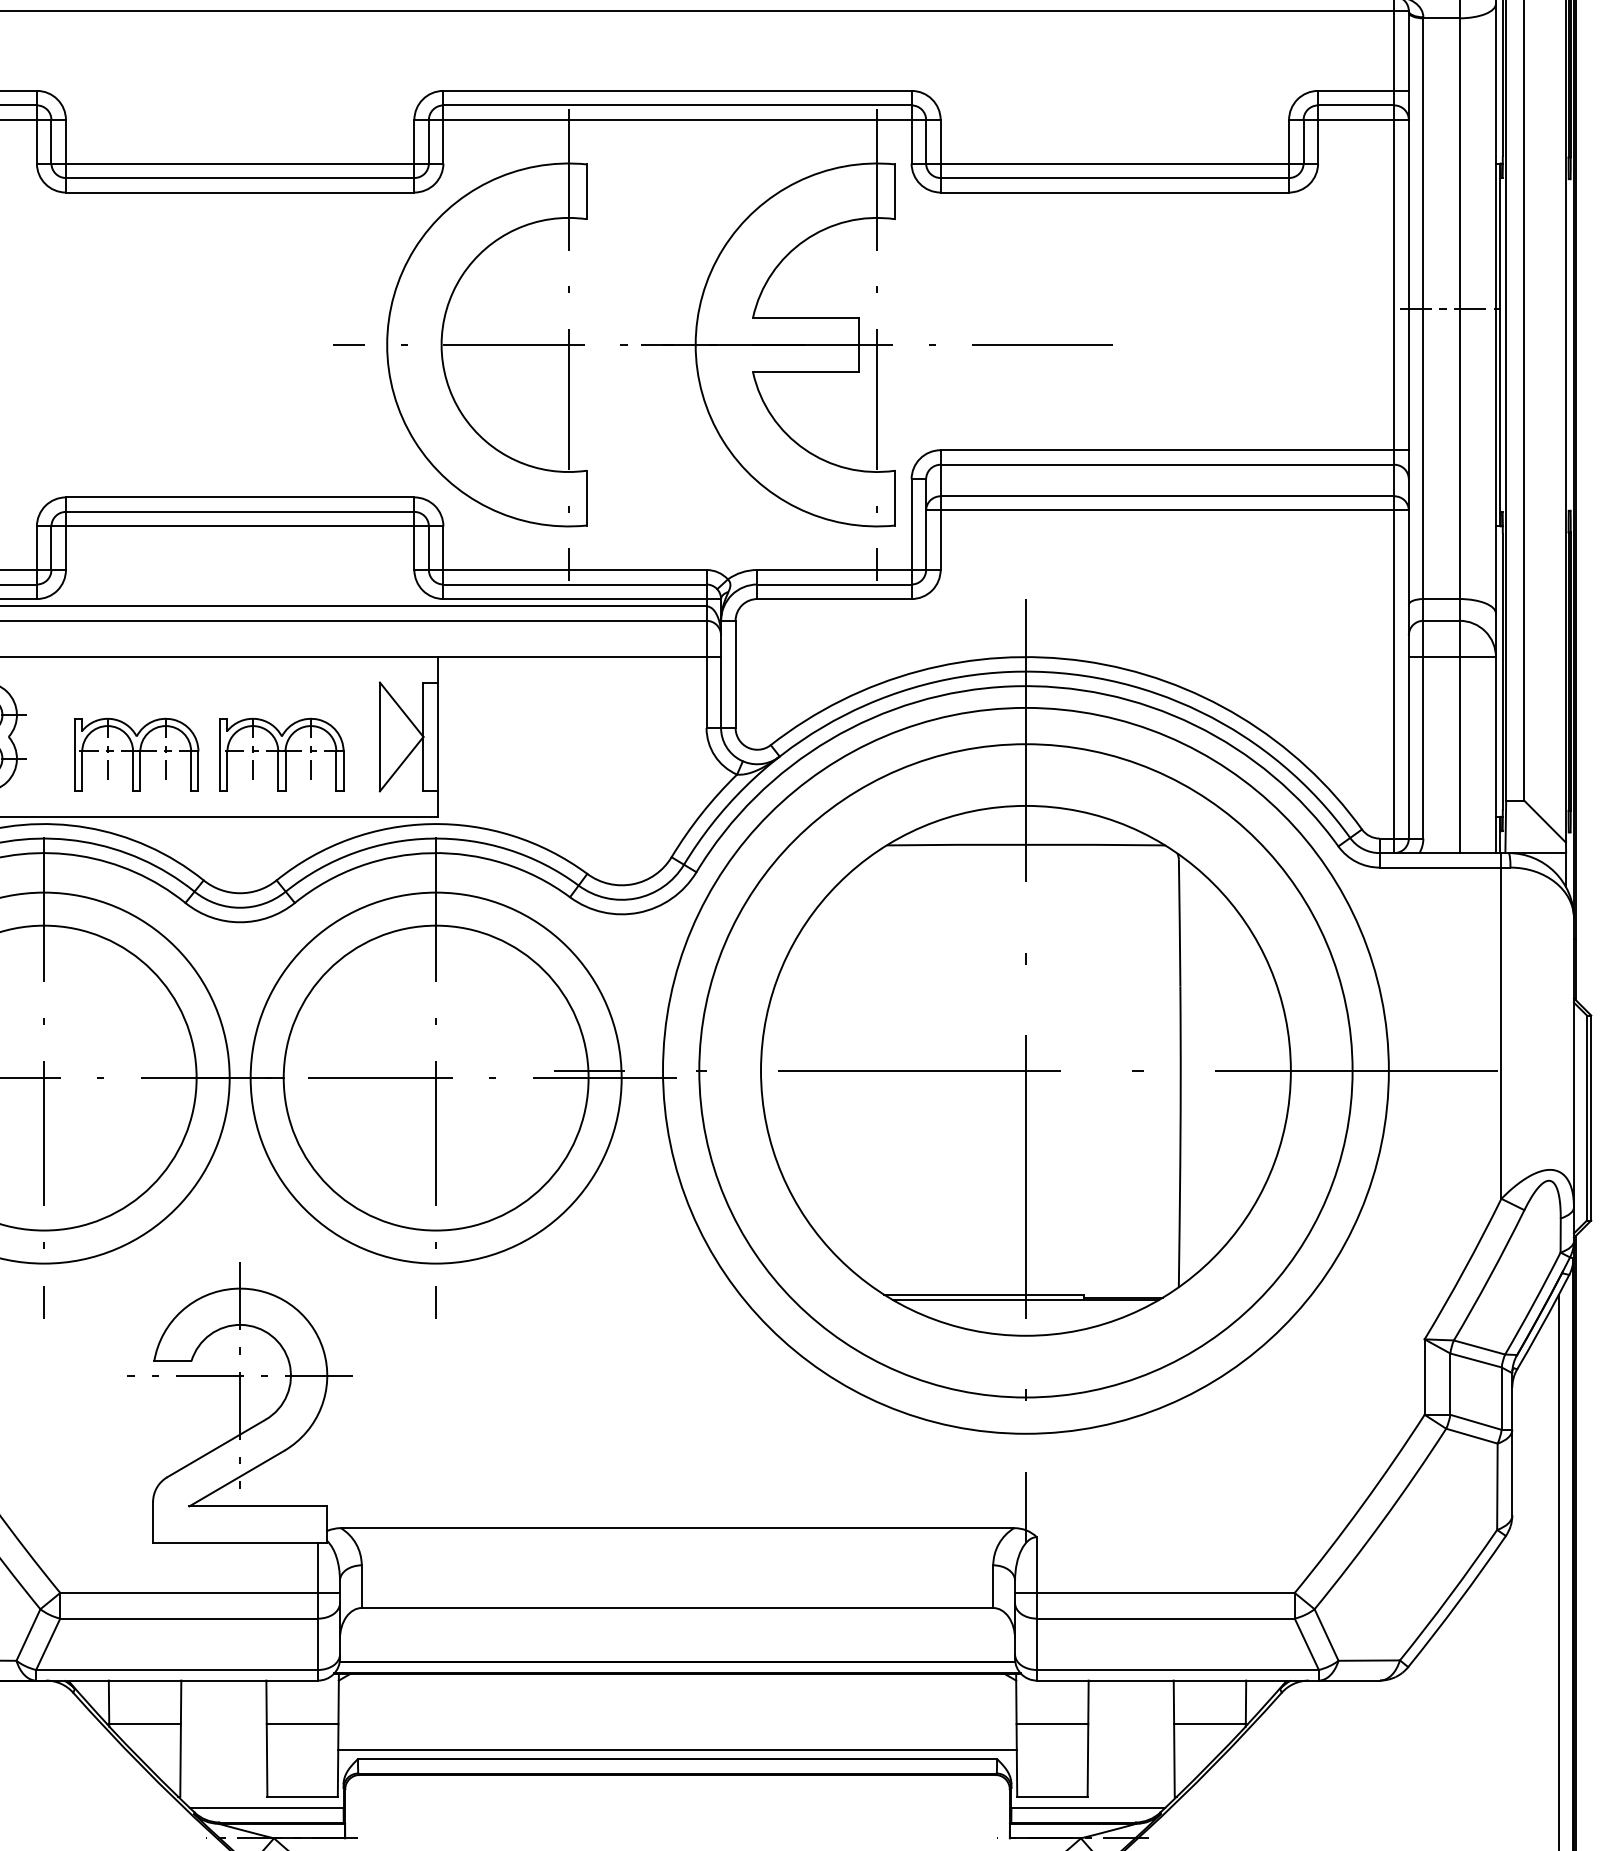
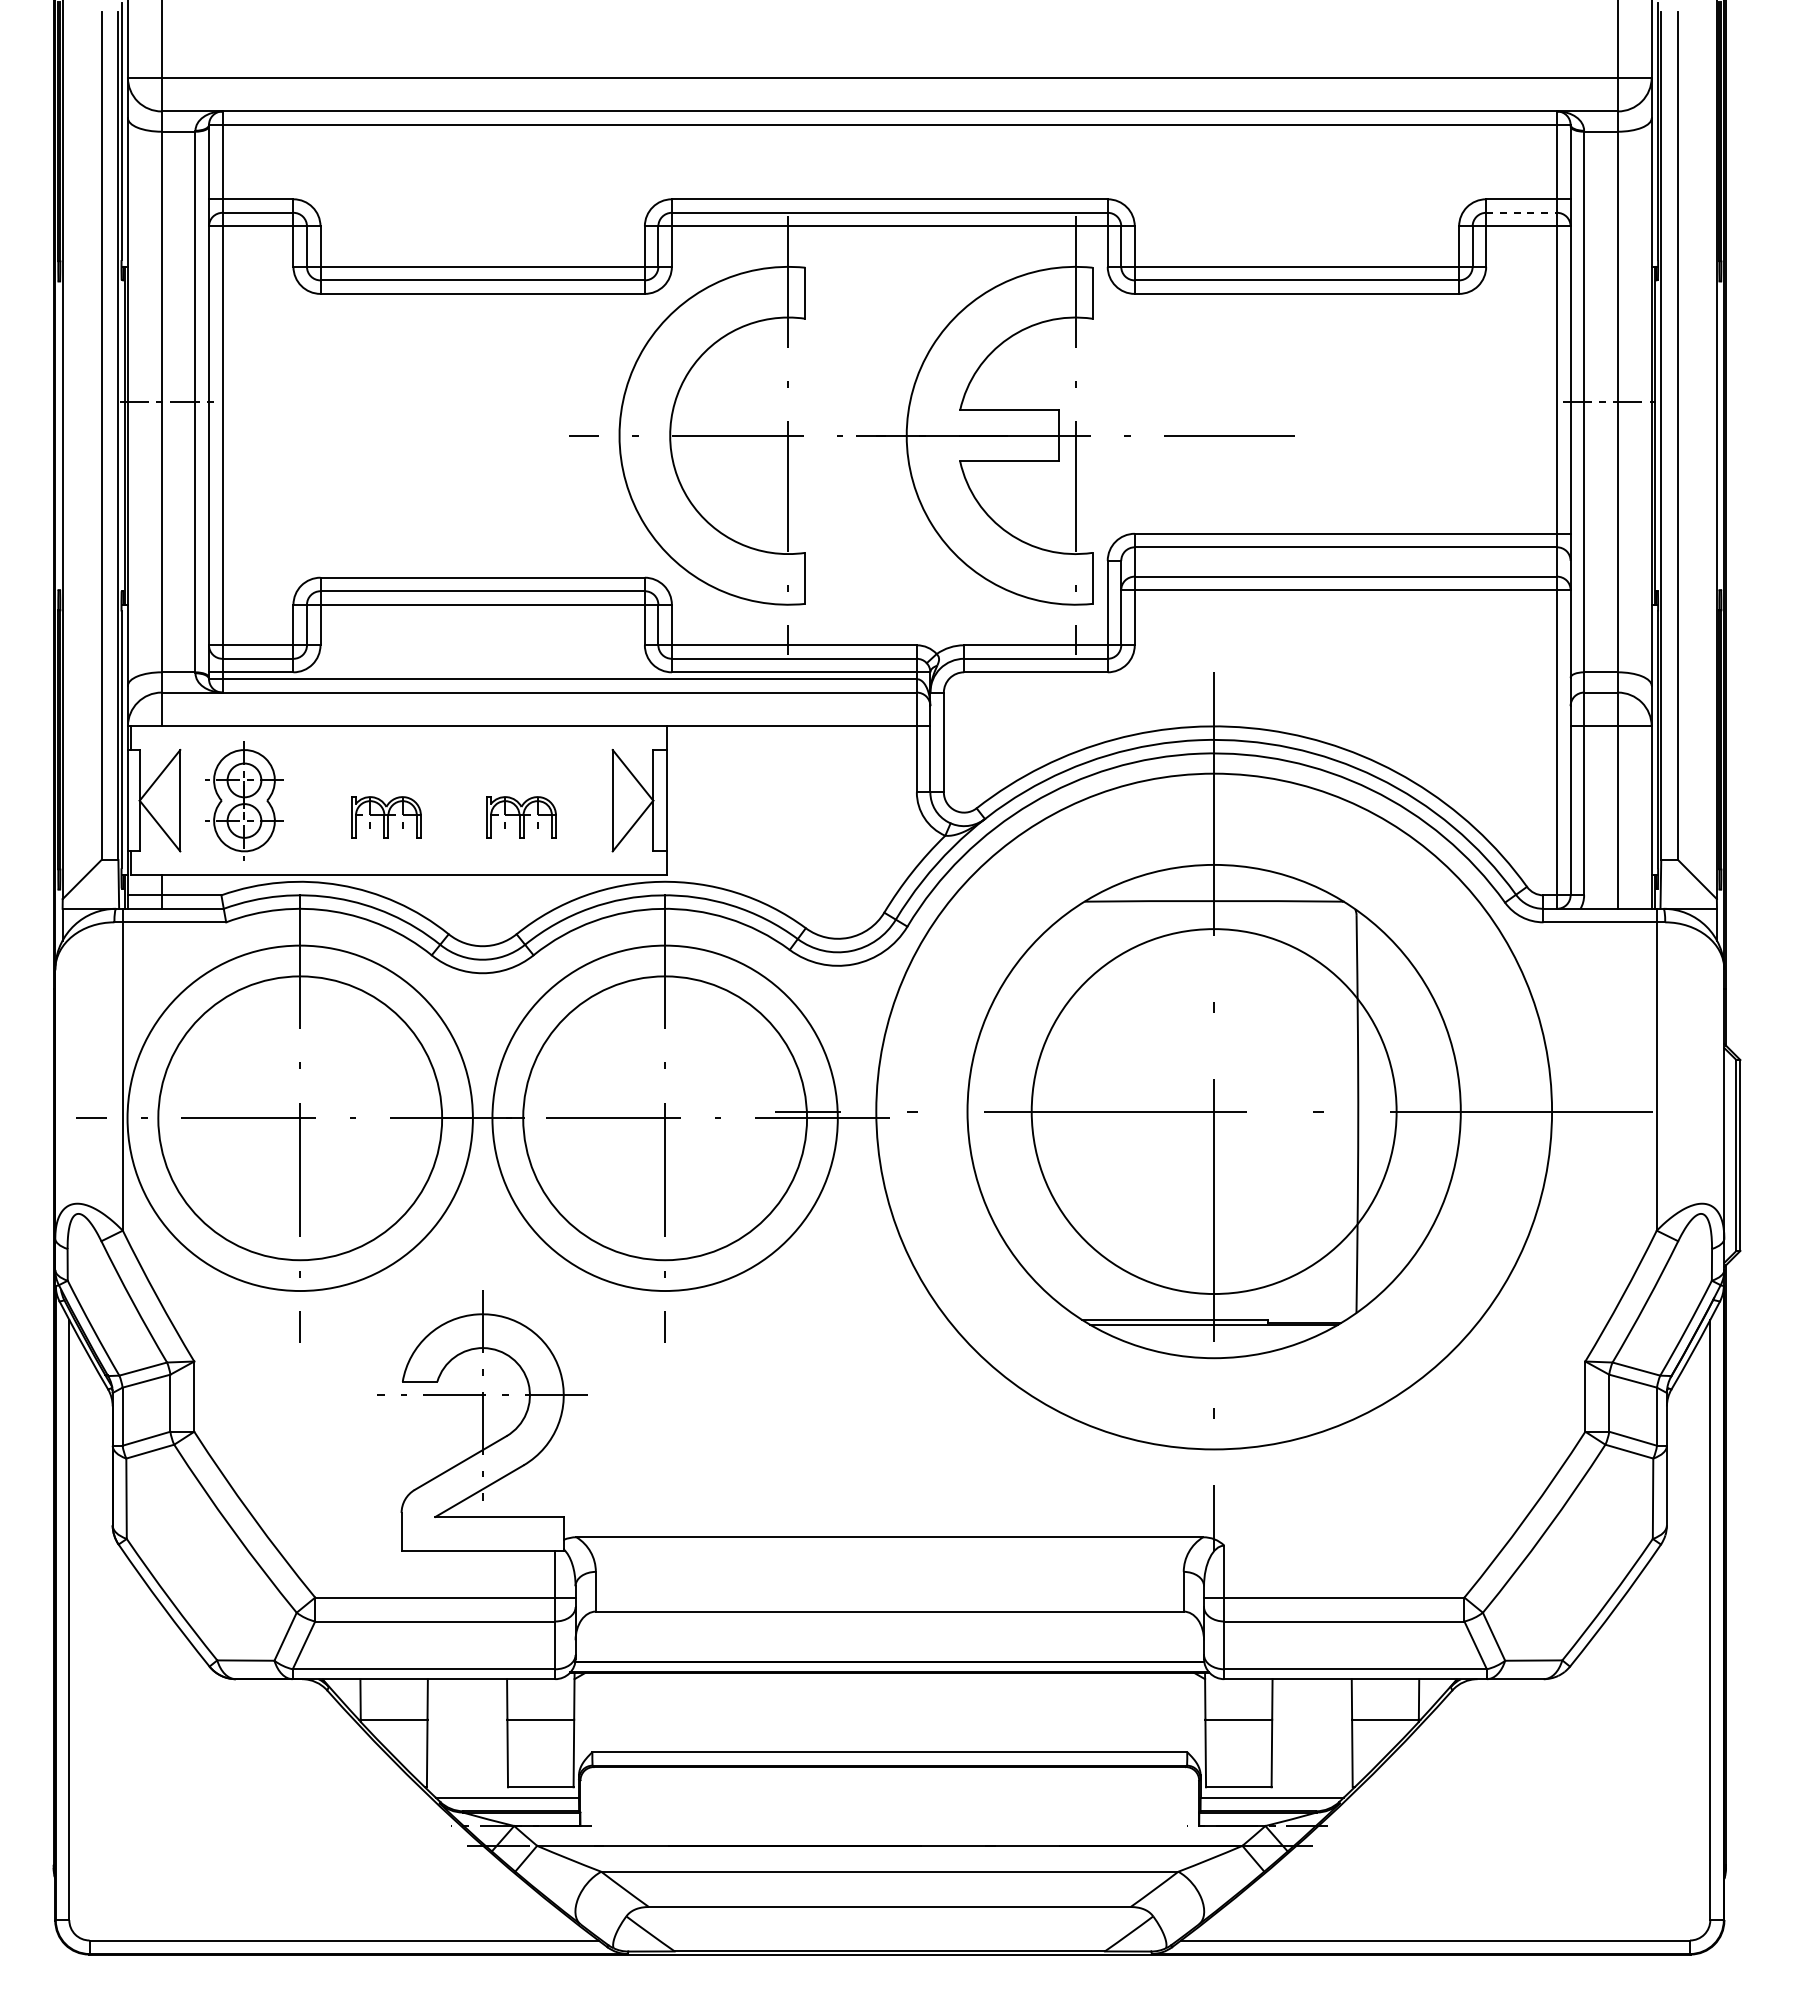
line: (1357, 105) -> (1522, 212), solid -> dashed
part: (136, 753) -> (386, 816), size x0.6
part: (281, 753) -> (521, 816), size x0.6
circle: (1026, 1070) -> (1214, 1111), size x0.6
line: (677, 1749) -> (889, 1743), removed

